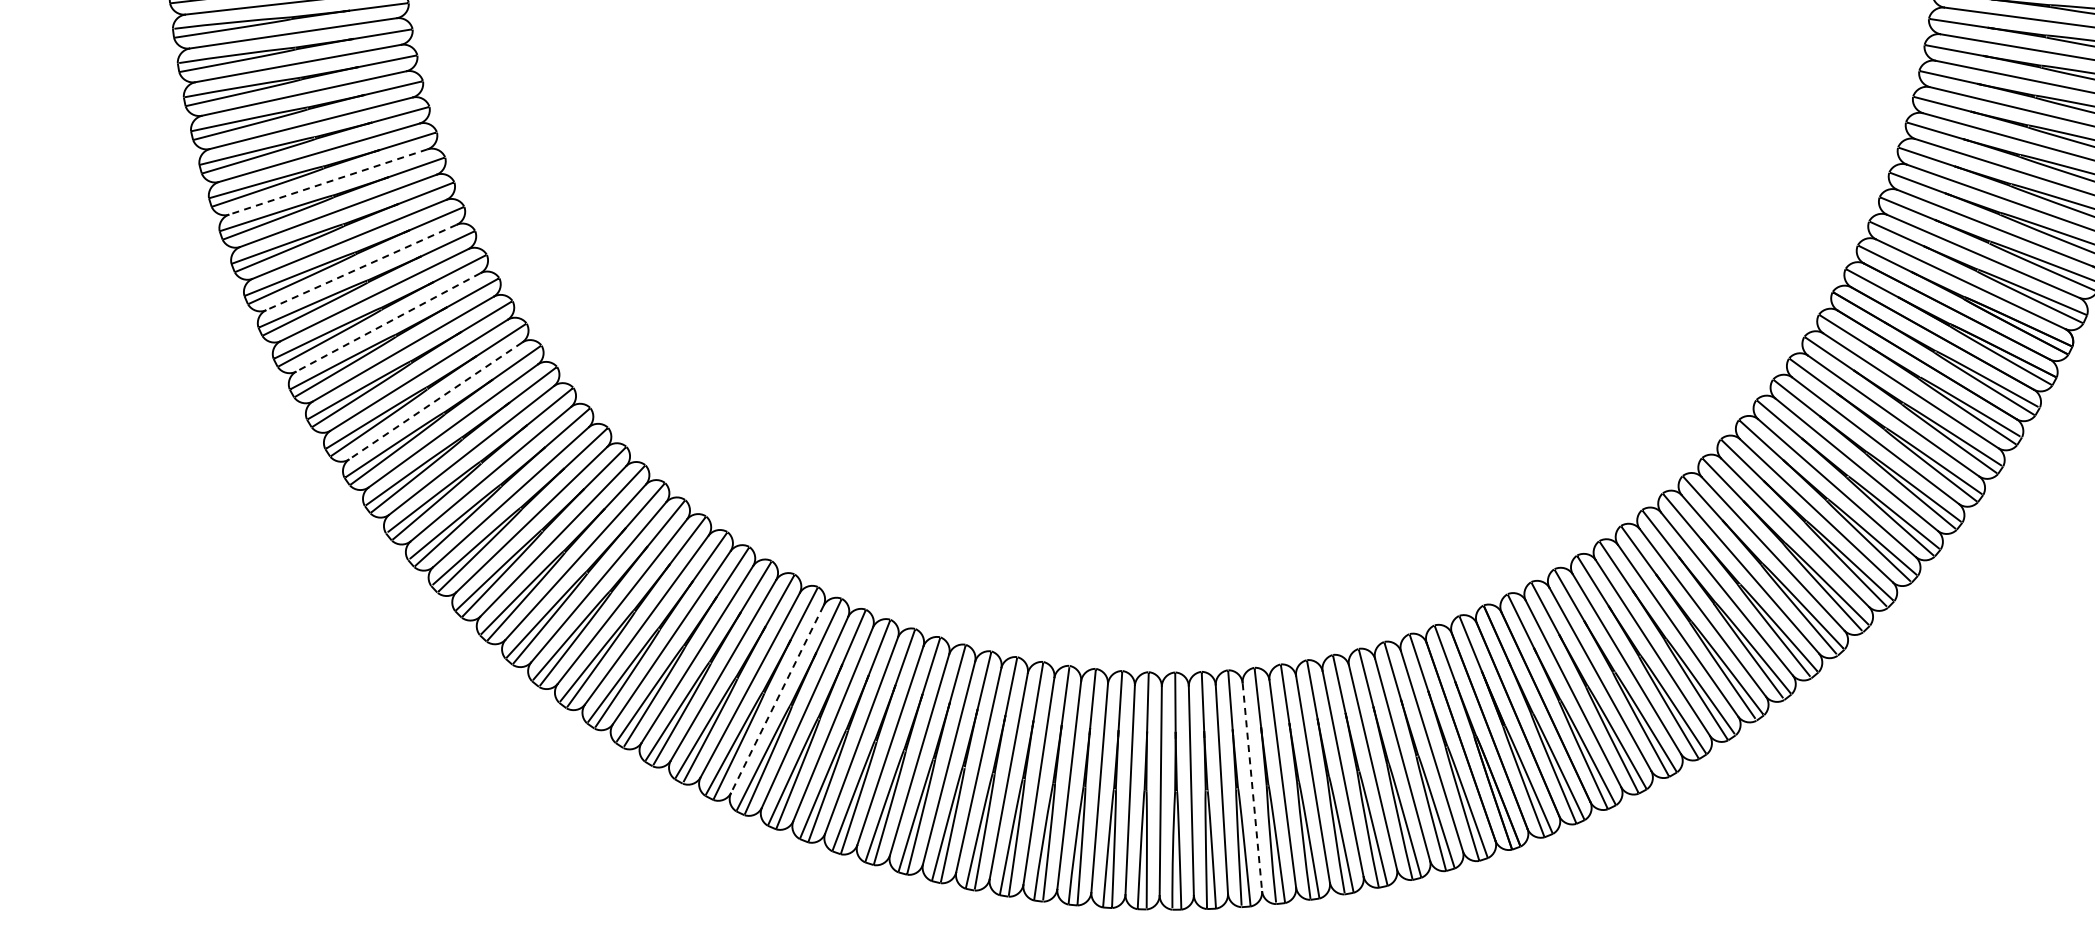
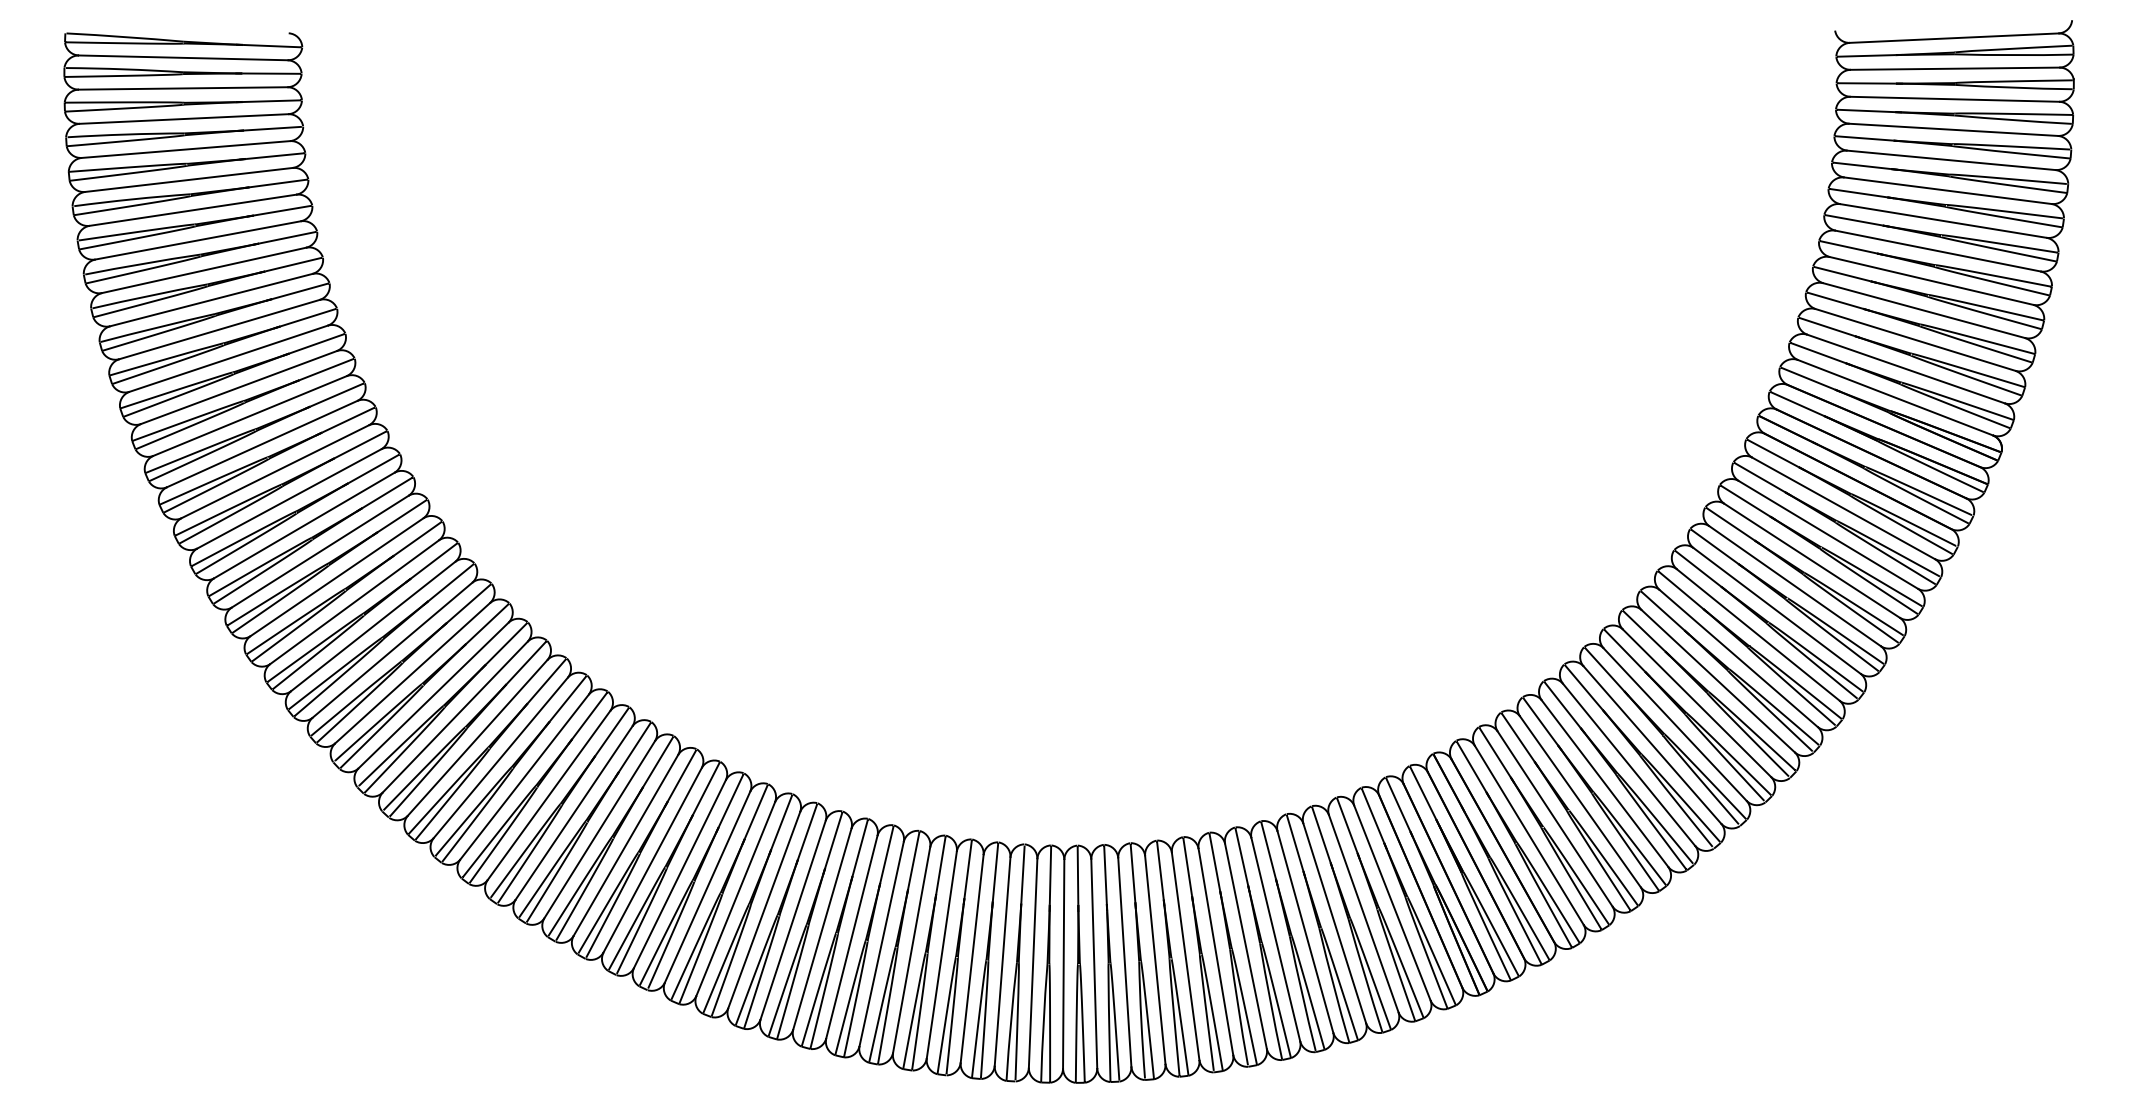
line: (327, 182) -> (249, 416), dashed -> solid
line: (360, 268) -> (288, 499), dashed -> solid
line: (387, 322) -> (319, 551), dashed -> solid
line: (435, 400) -> (372, 626), dashed -> solid
line: (777, 699) -> (735, 899), dashed -> solid
line: (1251, 787) -> (1215, 952), dashed -> solid

